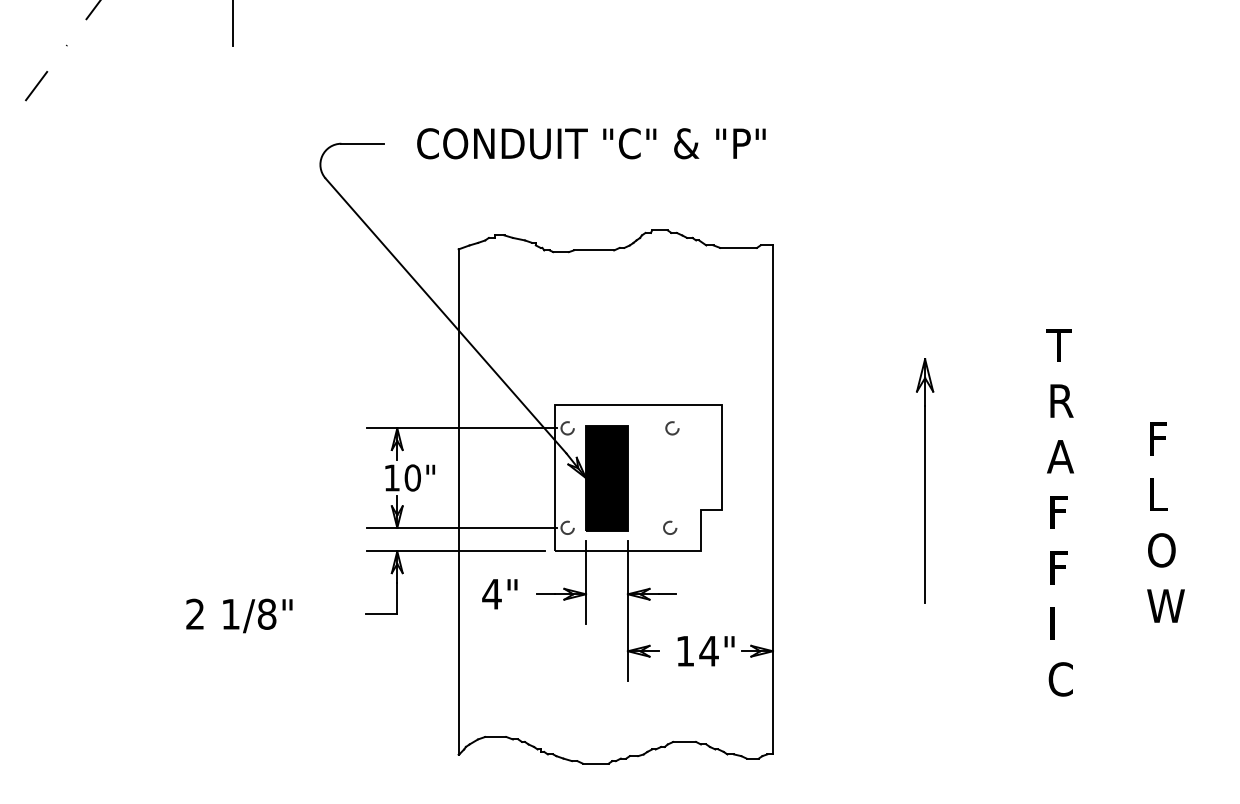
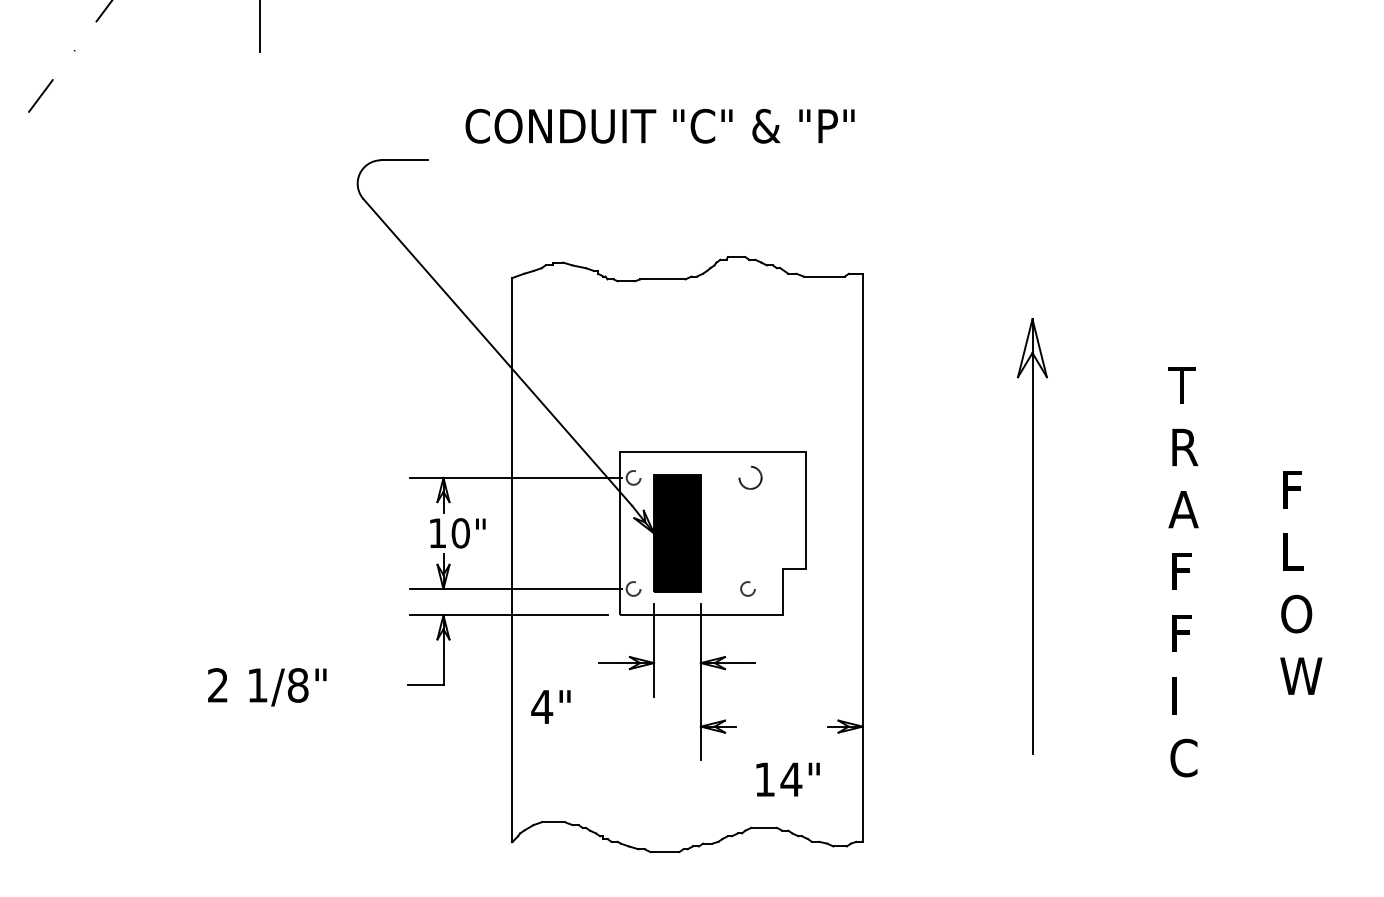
text: (590, 143) -> (659, 125), moved
circle: (672, 427) -> (750, 477), size x1.6
part: (925, 480) -> (1032, 536), size x1.6
text: (499, 593) -> (550, 706), moved
text: (705, 651) -> (787, 779), moved

